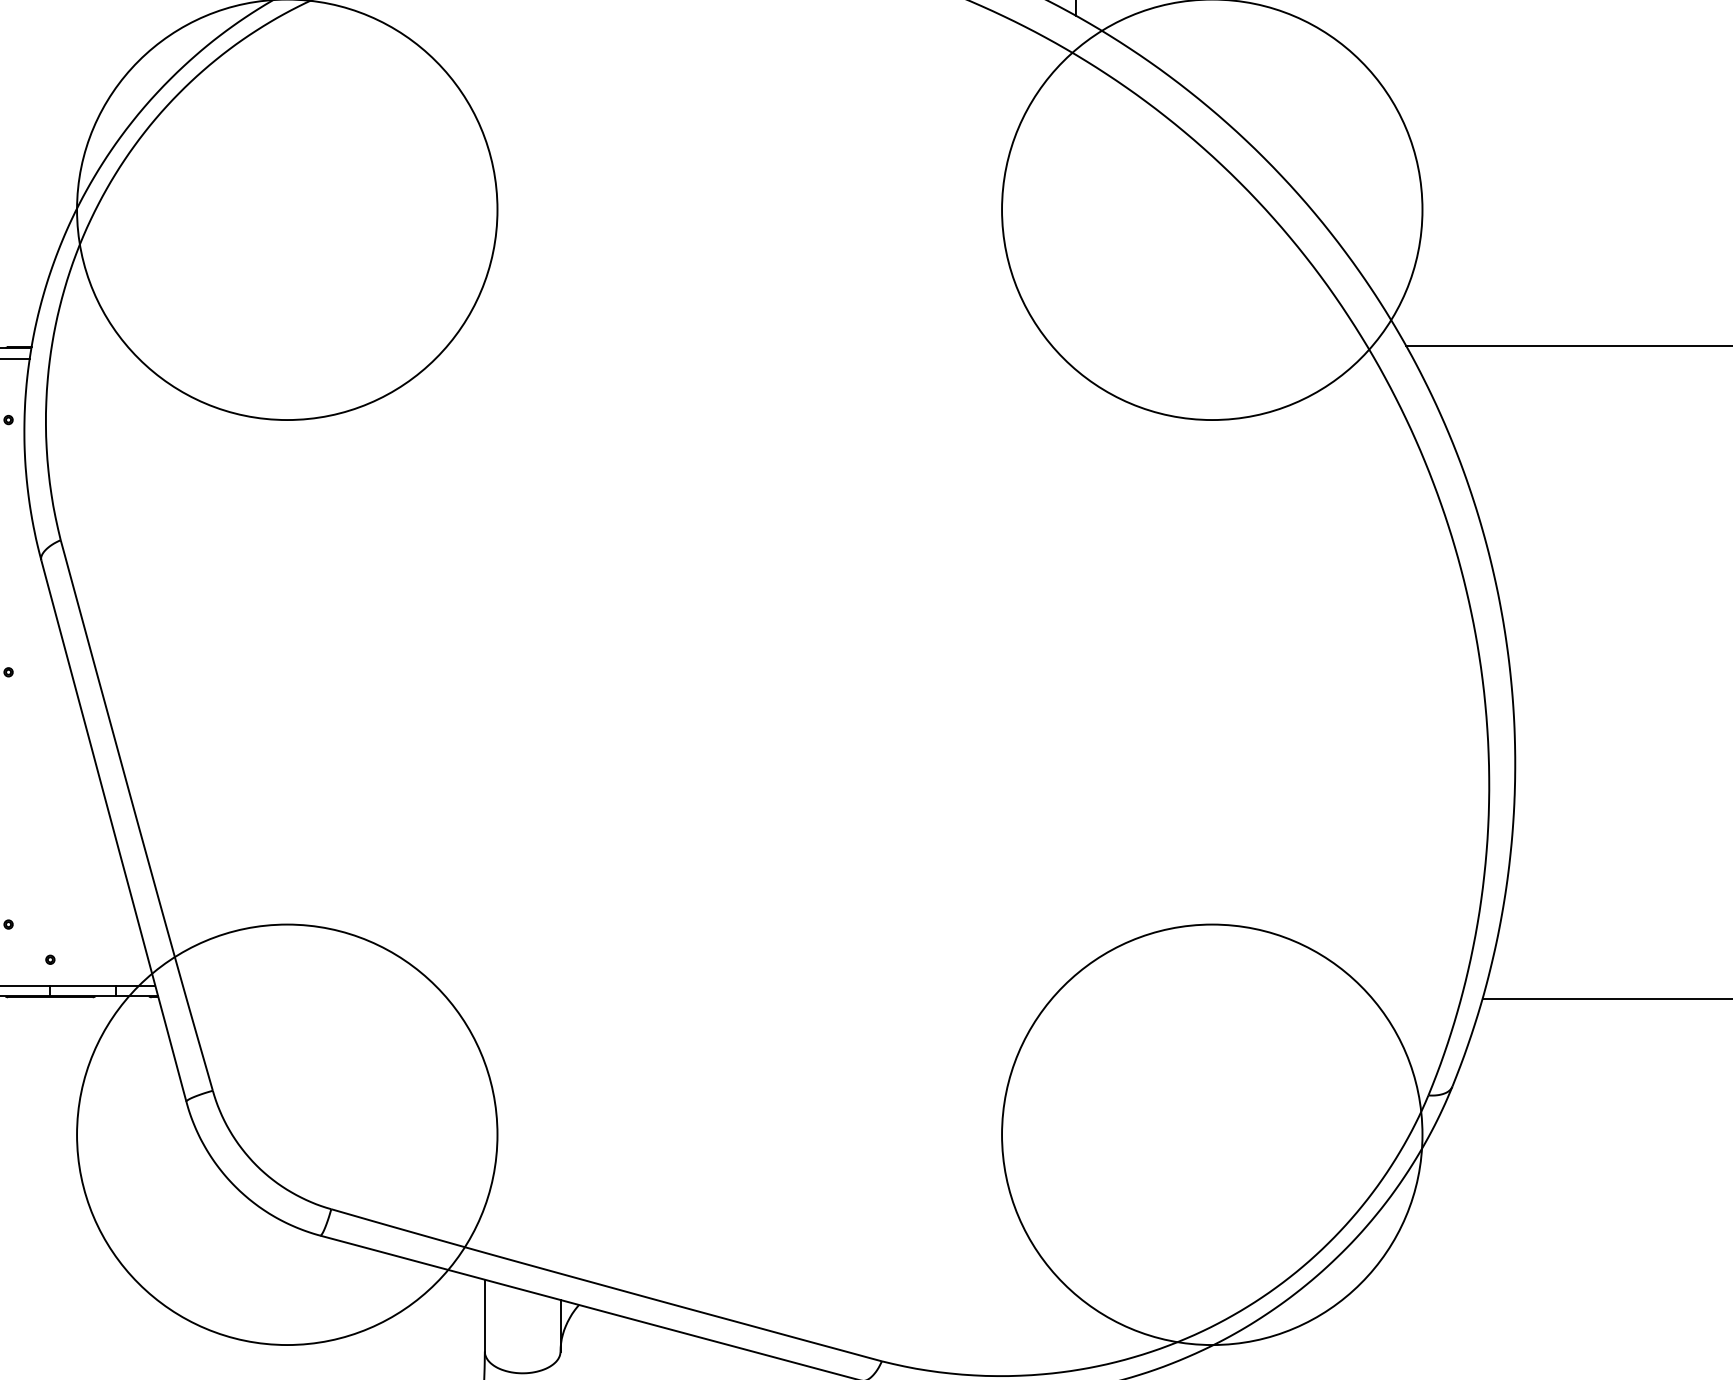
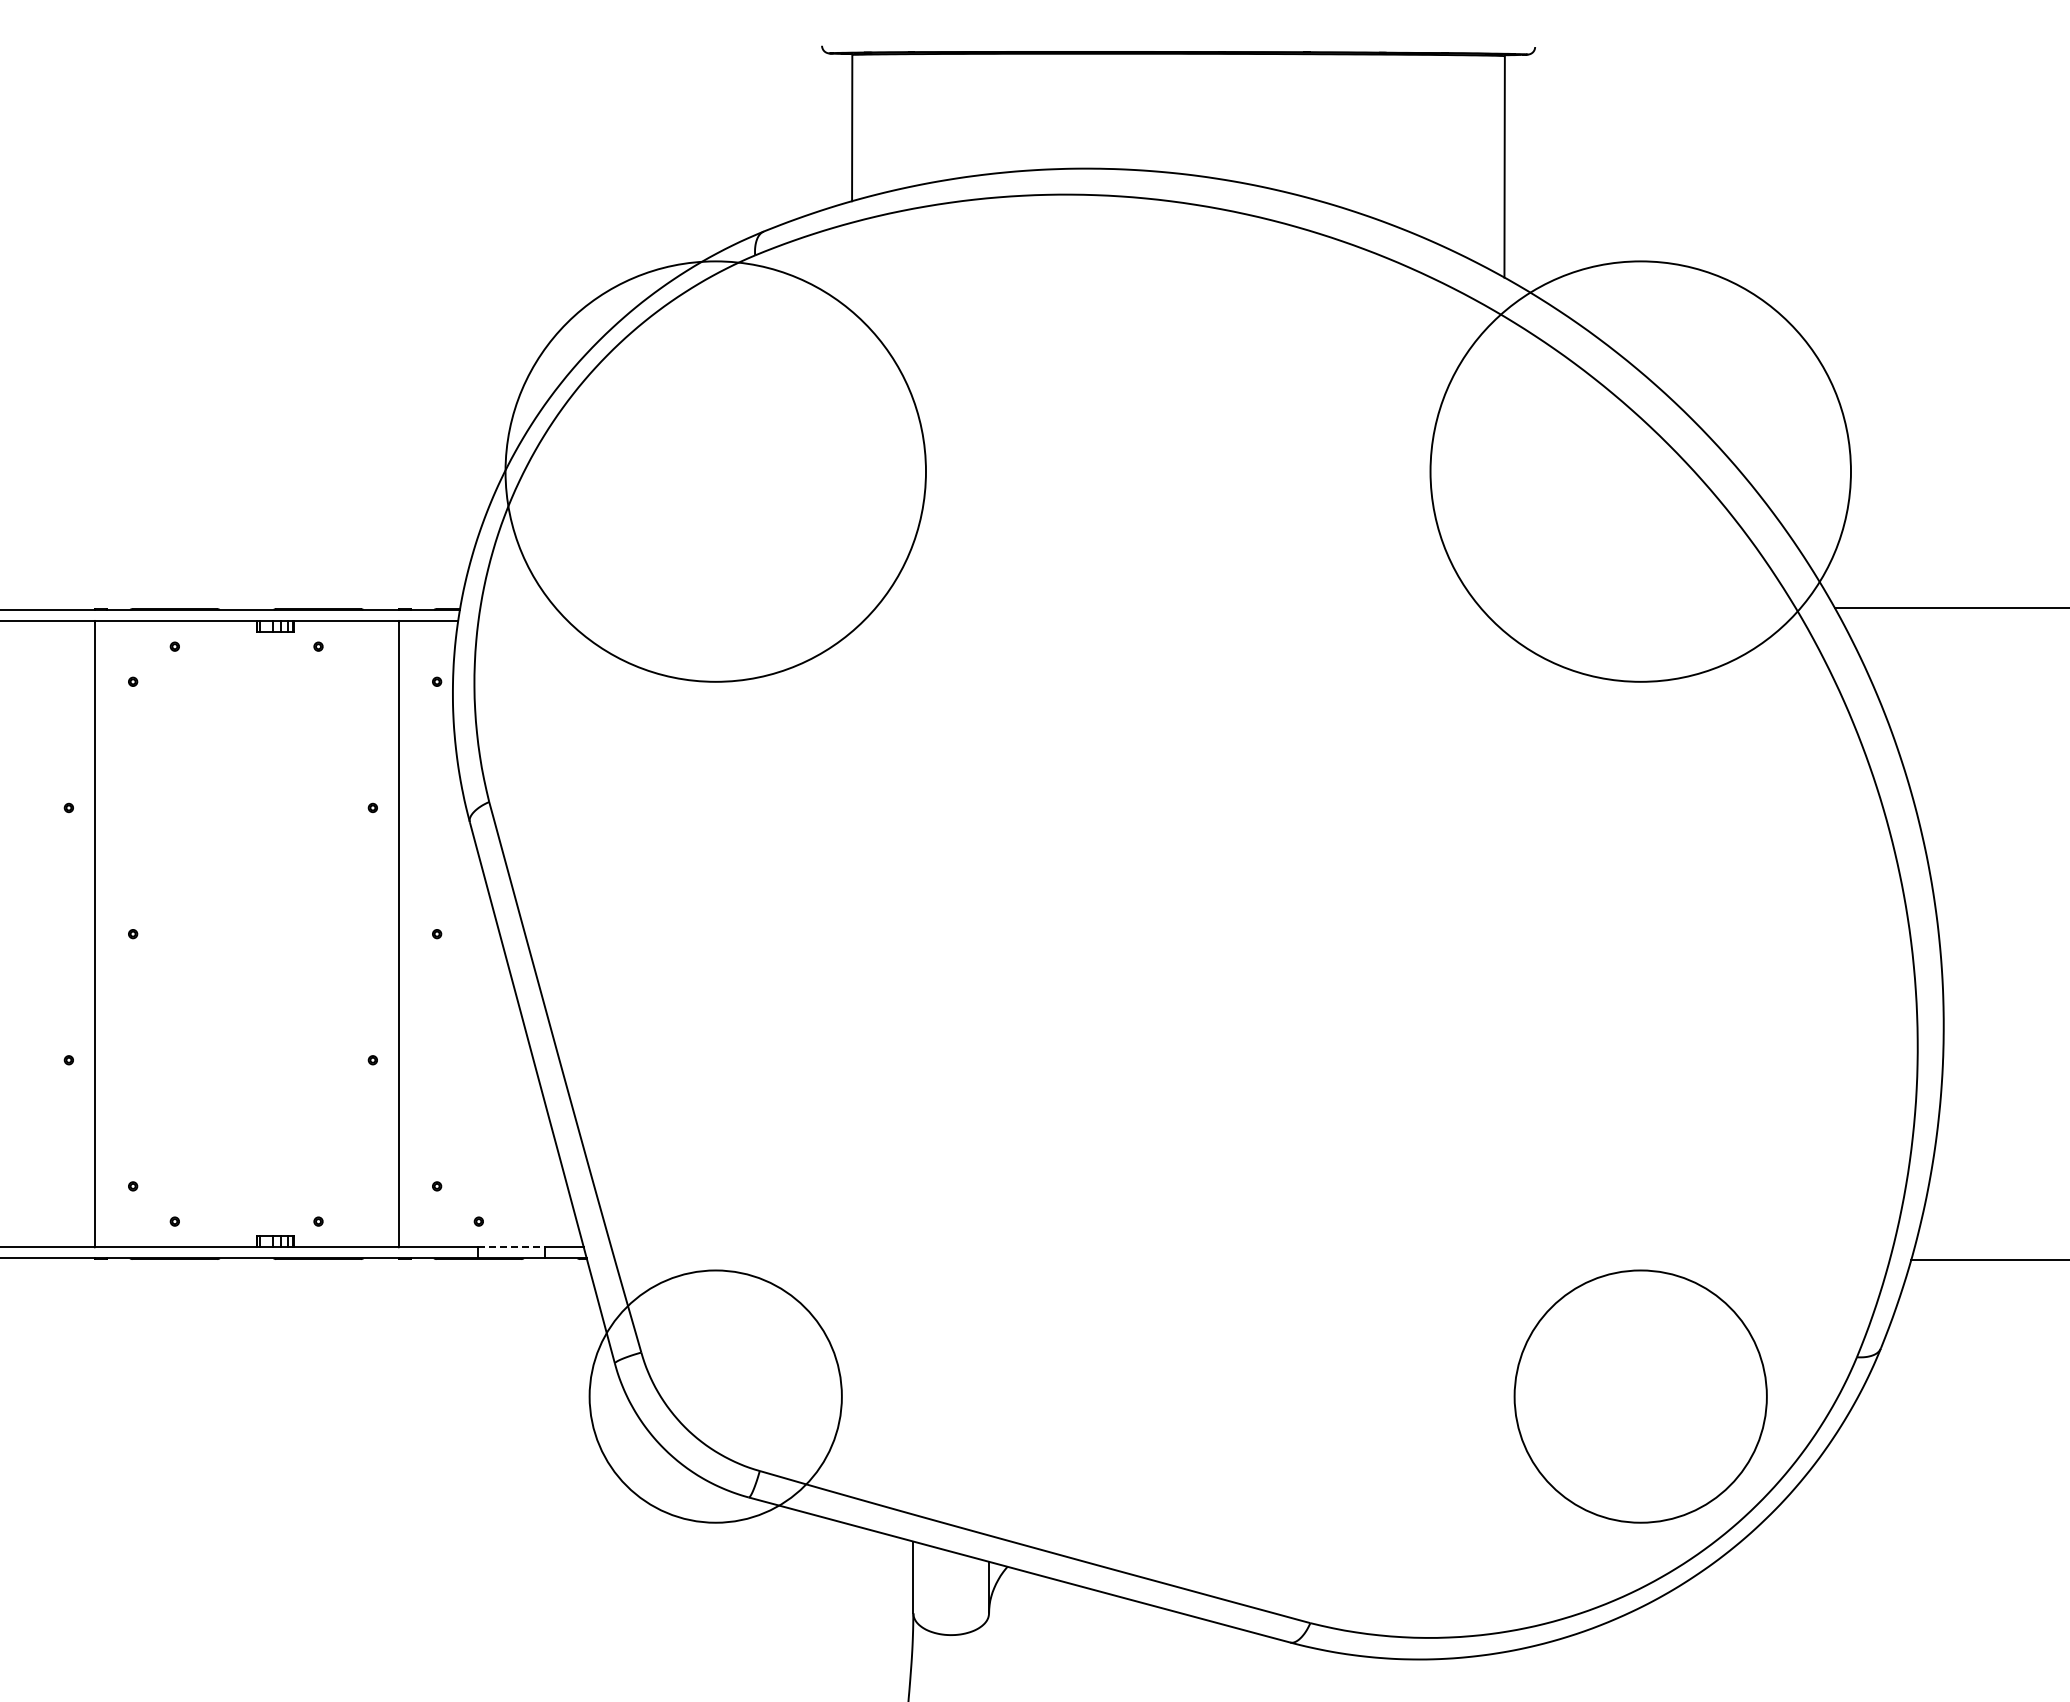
line: (84, 985) -> (512, 1247), solid -> dashed
circle: (287, 1134) -> (715, 1396), size x0.6
circle: (1212, 1134) -> (1640, 1396), size x0.6

